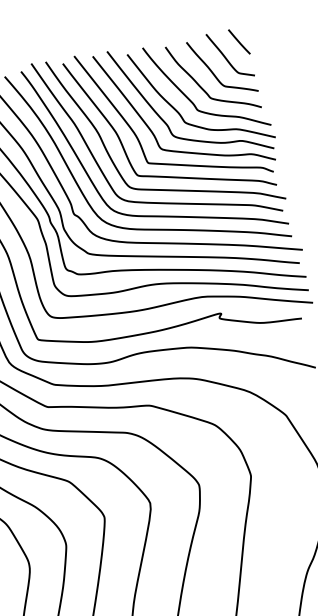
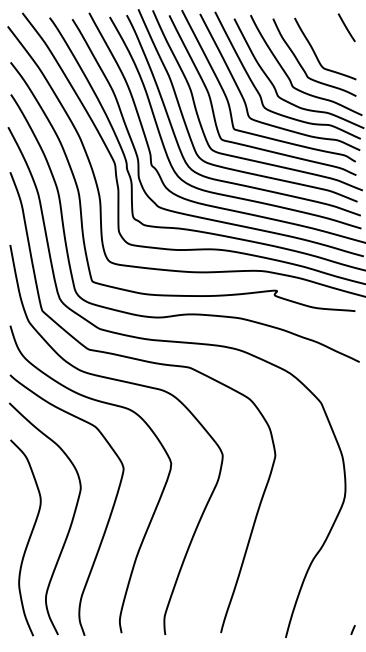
curve: (227, 58) -> (331, 41), removed

